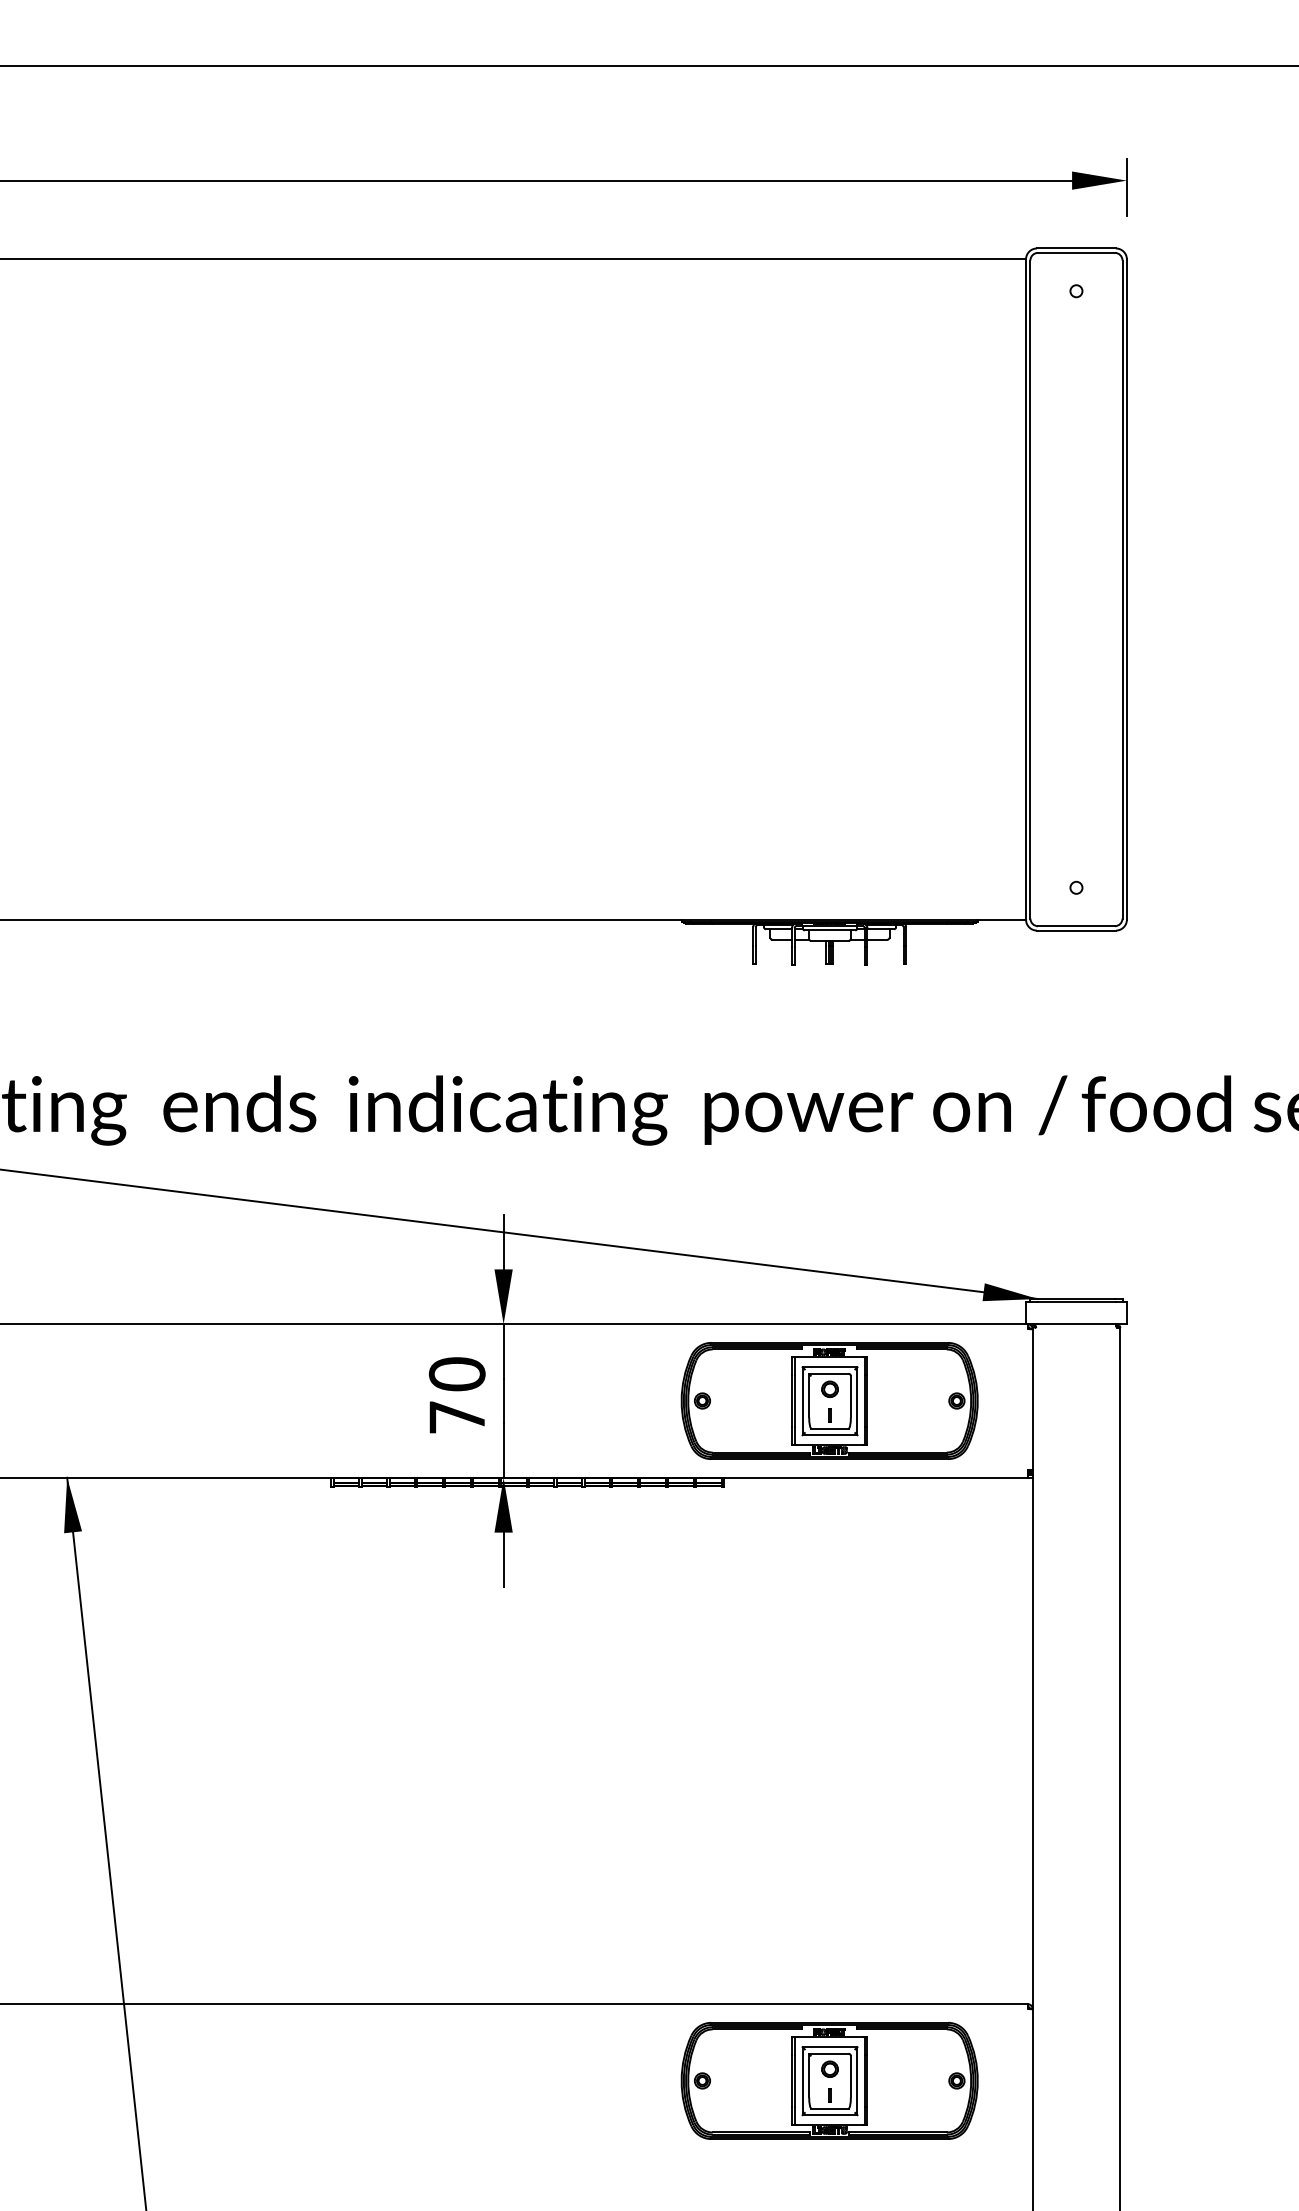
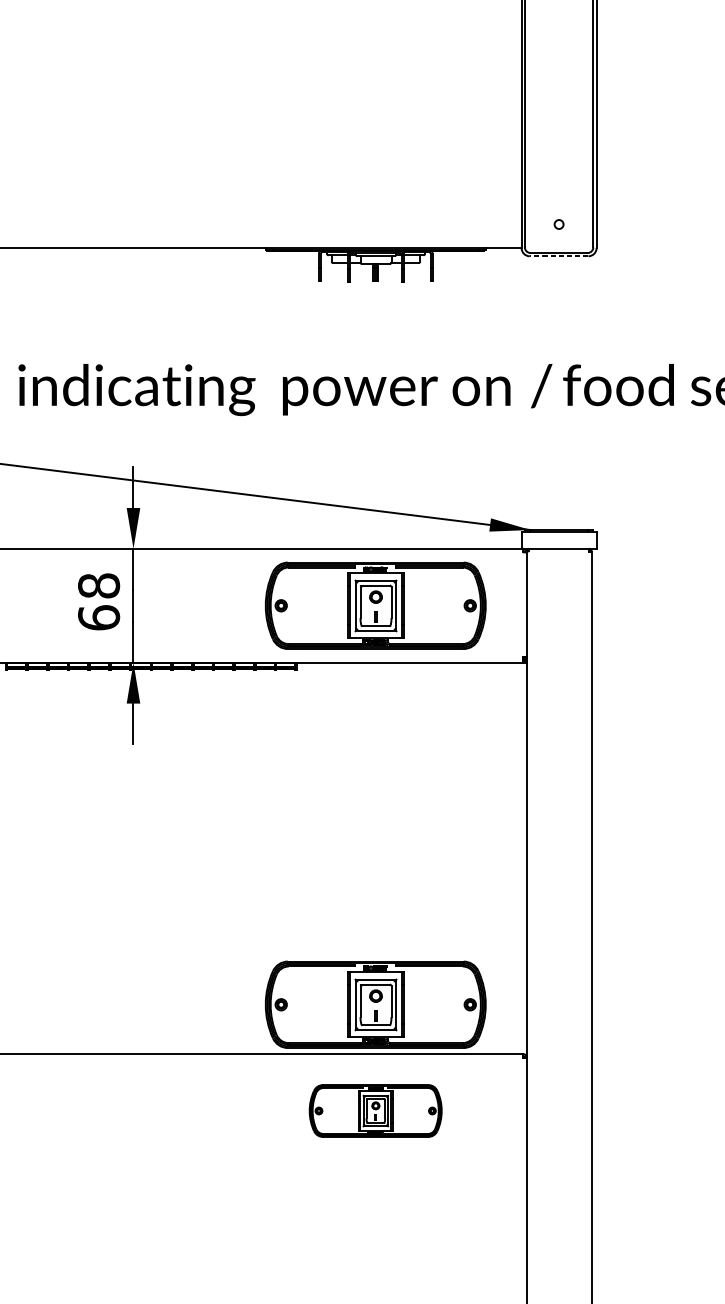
line: (1075, 930) -> (558, 256), solid -> dashed
text: (456, 1395) -> (98, 601), 70 -> 68
part: (829, 1937) -> (375, 1004), added
part: (829, 2080) -> (375, 1110), size x0.6

